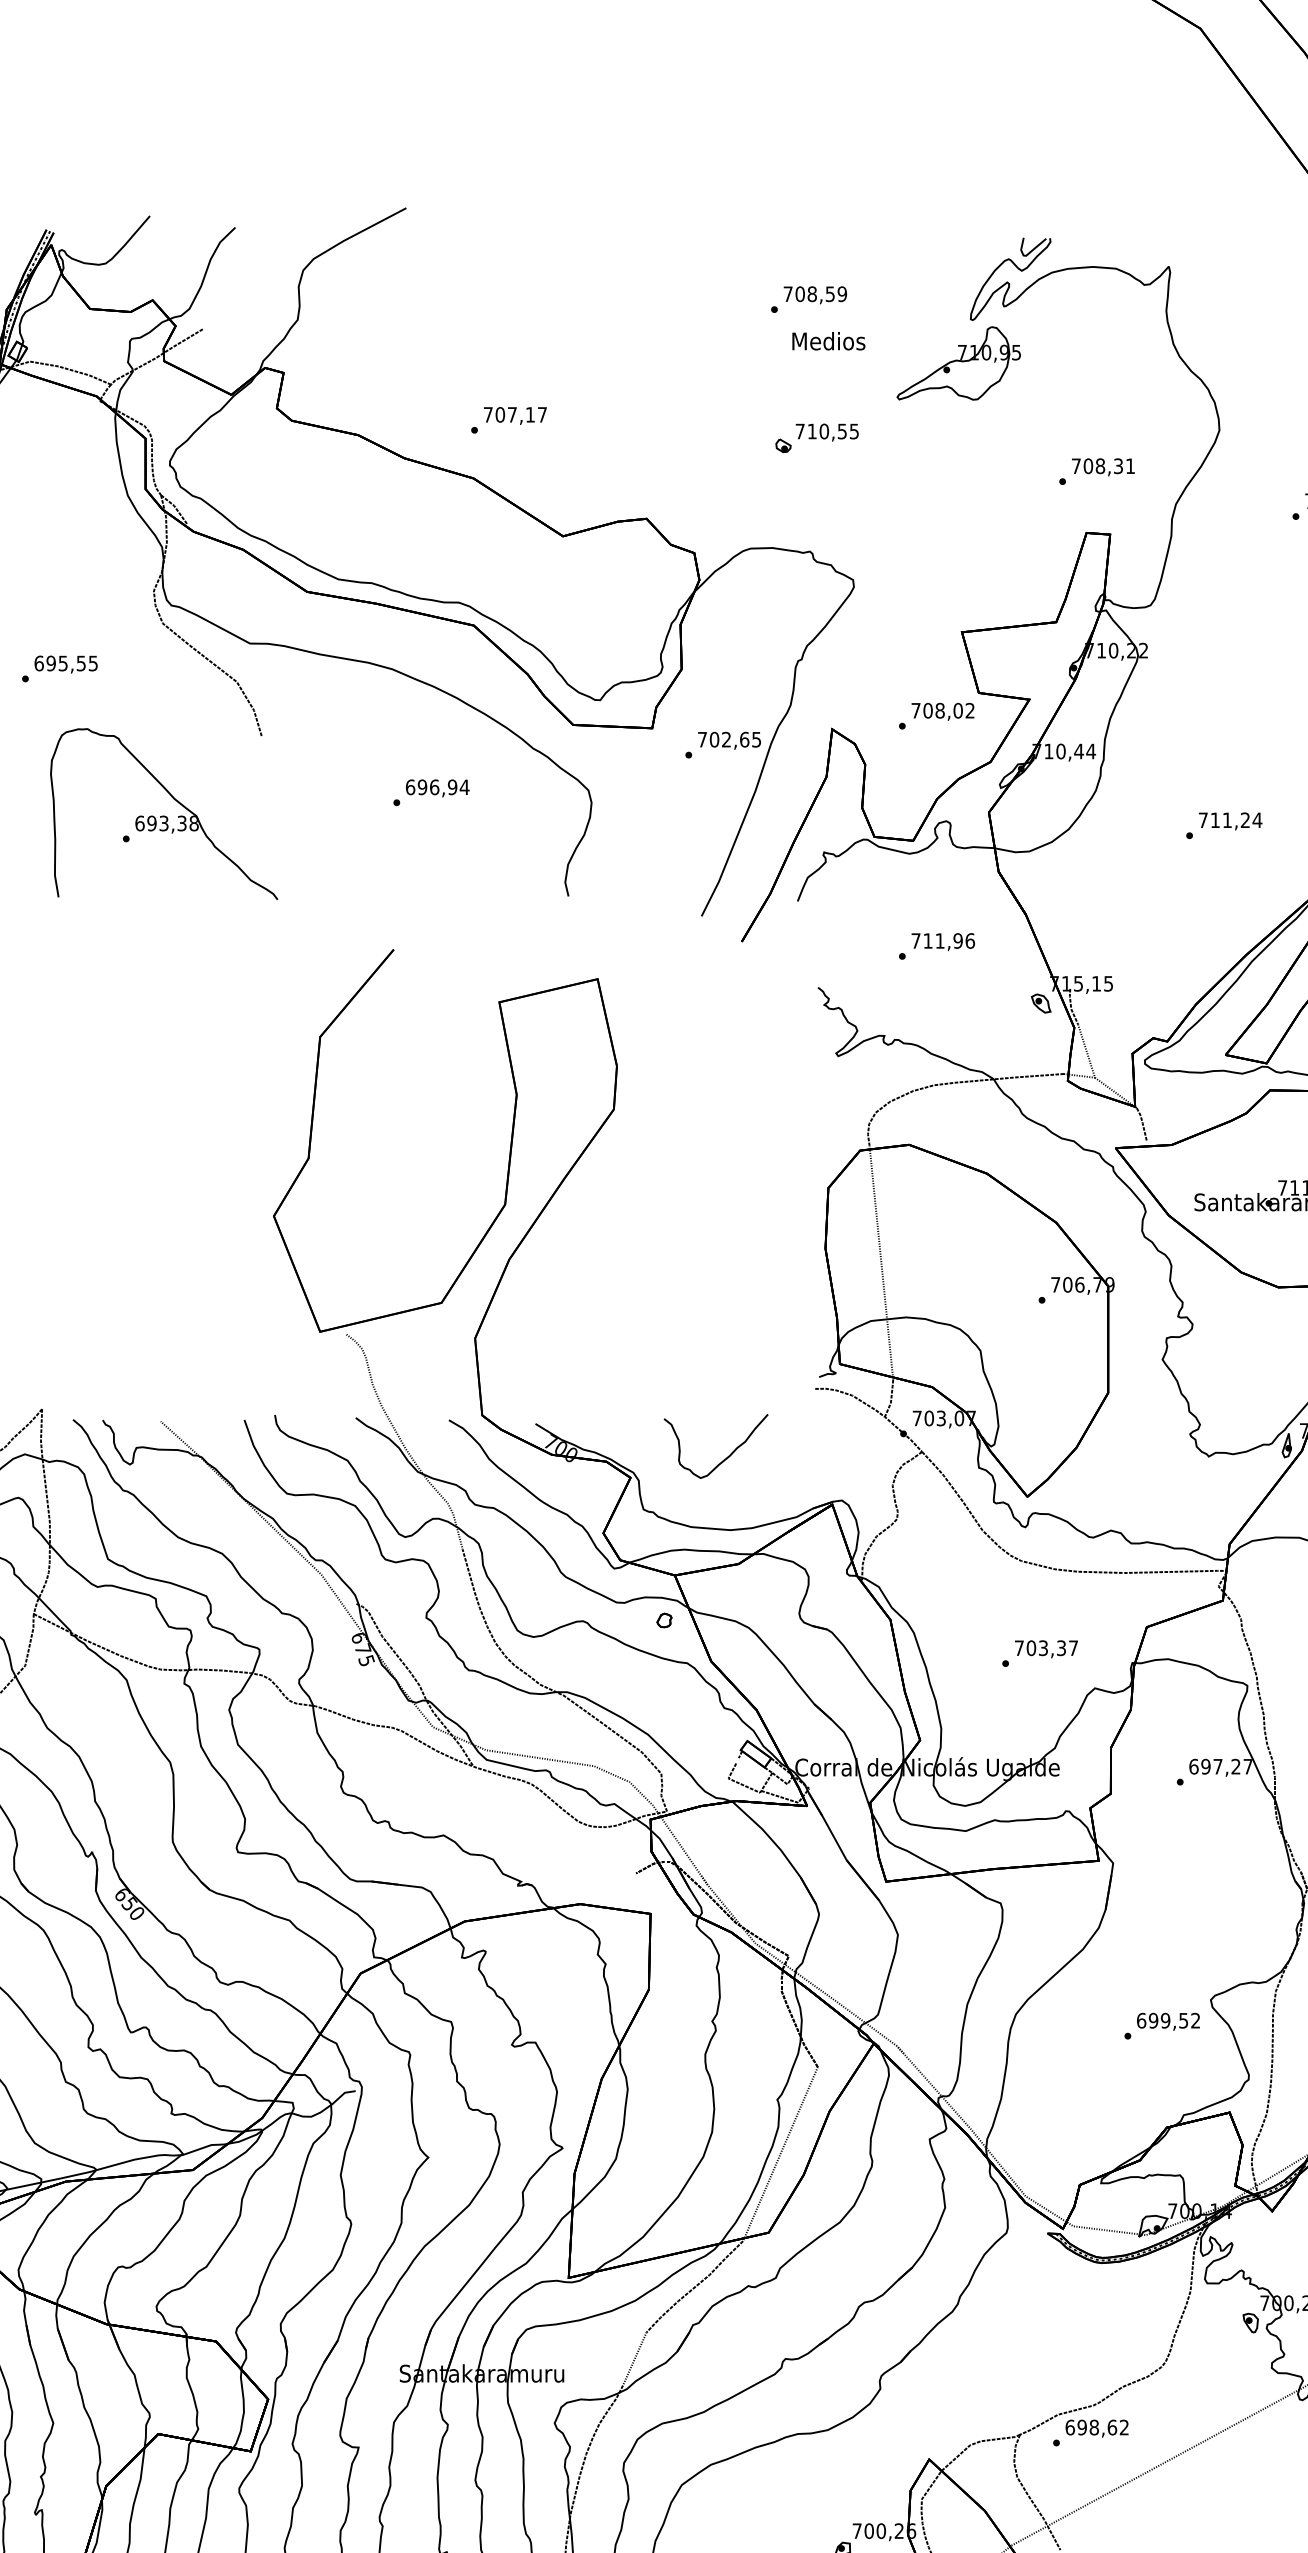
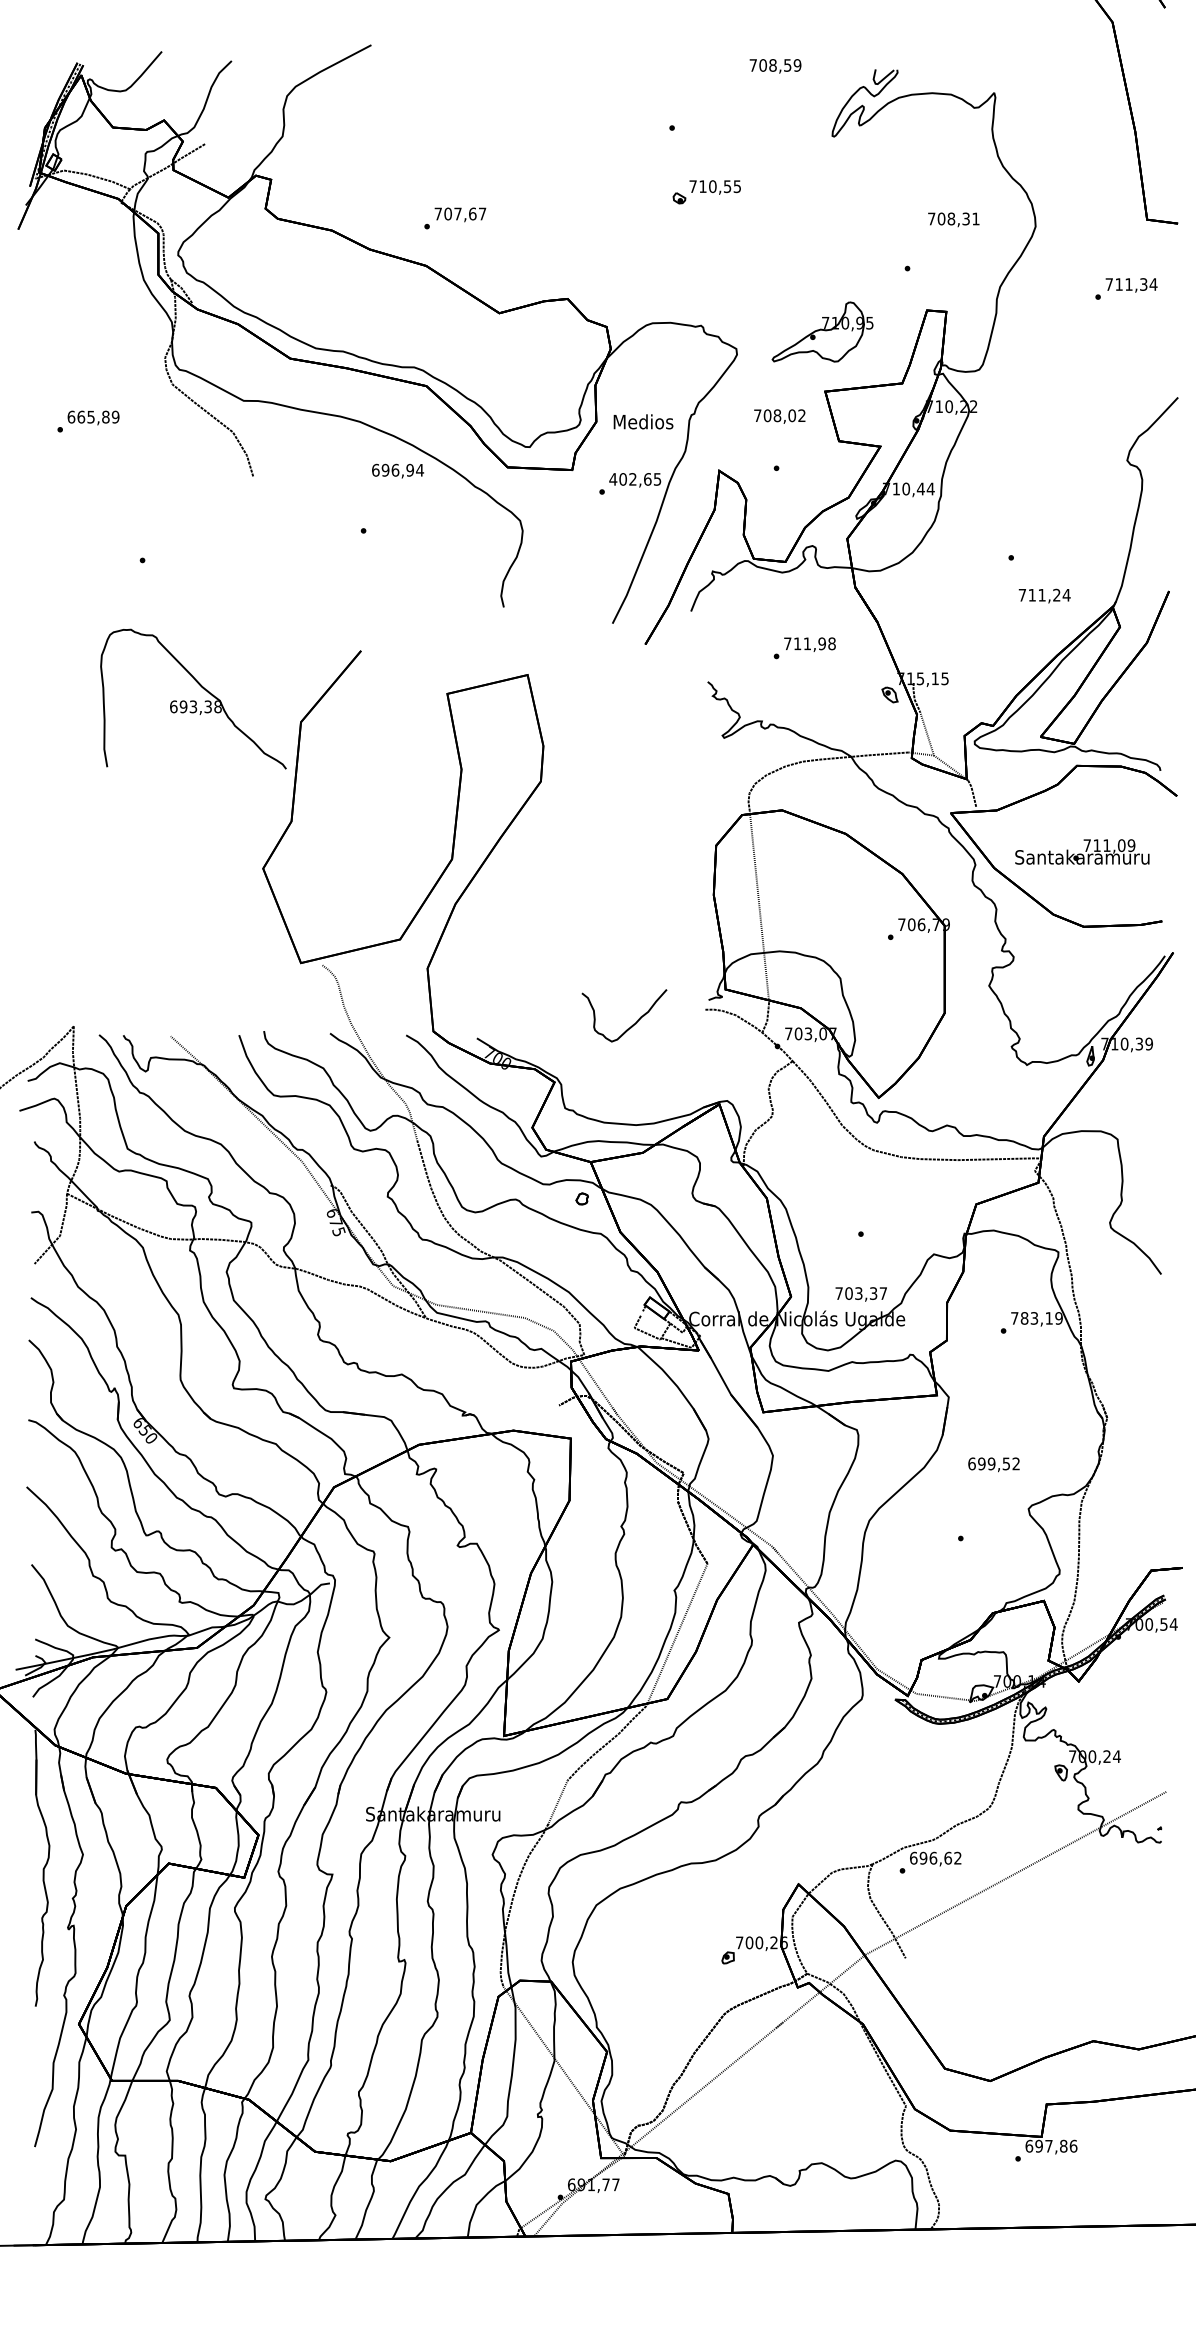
text: (815, 295) -> (775, 66), moved
text: (828, 340) -> (643, 421), moved
part: (958, 362) -> (822, 331), moved
text: (530, 414) -> (472, 213), 707,17 -> 707,67
part: (816, 438) -> (706, 192), moved
text: (1102, 466) -> (953, 219), moved
text: (72, 662) -> (98, 416), 695,55 -> 665,89
text: (942, 711) -> (779, 416), moved
text: (702, 739) -> (613, 479), 702,65 -> 402,65
text: (437, 787) -> (397, 470), moved
part: (164, 813) -> (193, 698), moved
text: (1230, 820) -> (1044, 595), moved
text: (969, 940) -> (831, 643), 711,96 -> 711,98
curve: (725, 1457) -> (632, 1024), moved
text: (1045, 1649) -> (860, 1294), moved
text: (1220, 1766) -> (1036, 1318), 697,27 -> 783,19
text: (1167, 2021) -> (993, 1464), moved
text: (1094, 2426) -> (933, 1857), 698,62 -> 696,62

